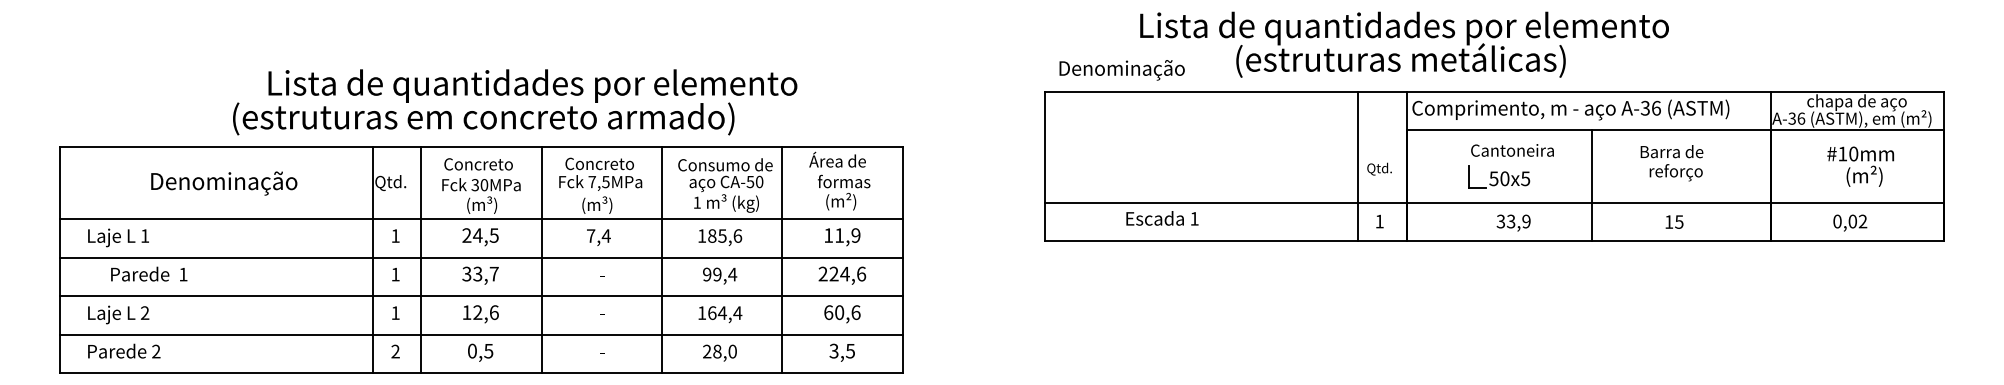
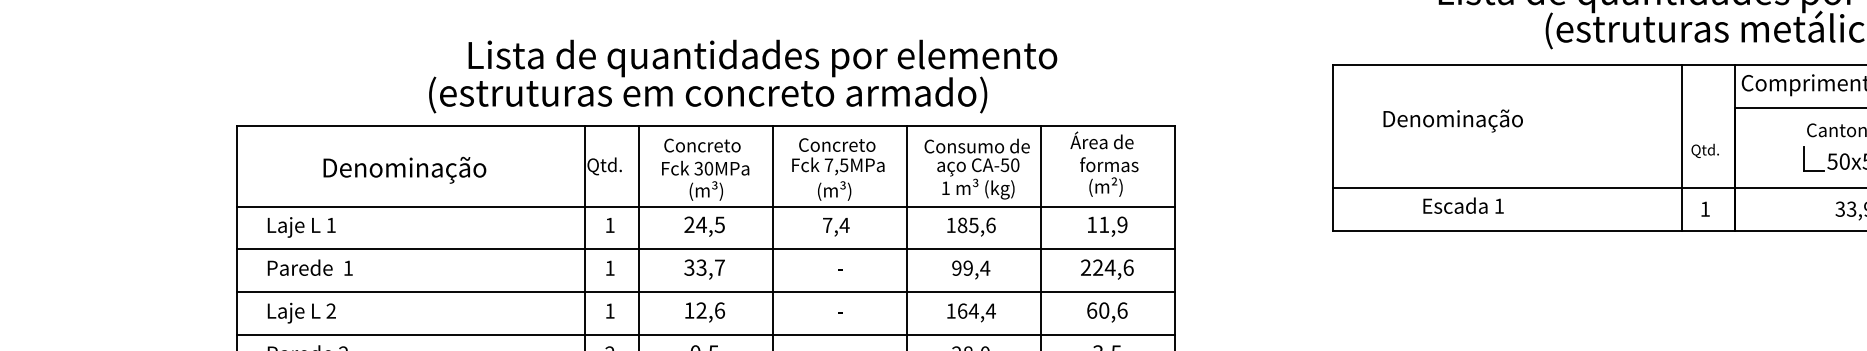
text: (1121, 70) -> (1452, 121), moved
text: (224, 183) -> (405, 170), moved
text: (149, 273) -> (310, 267), moved

